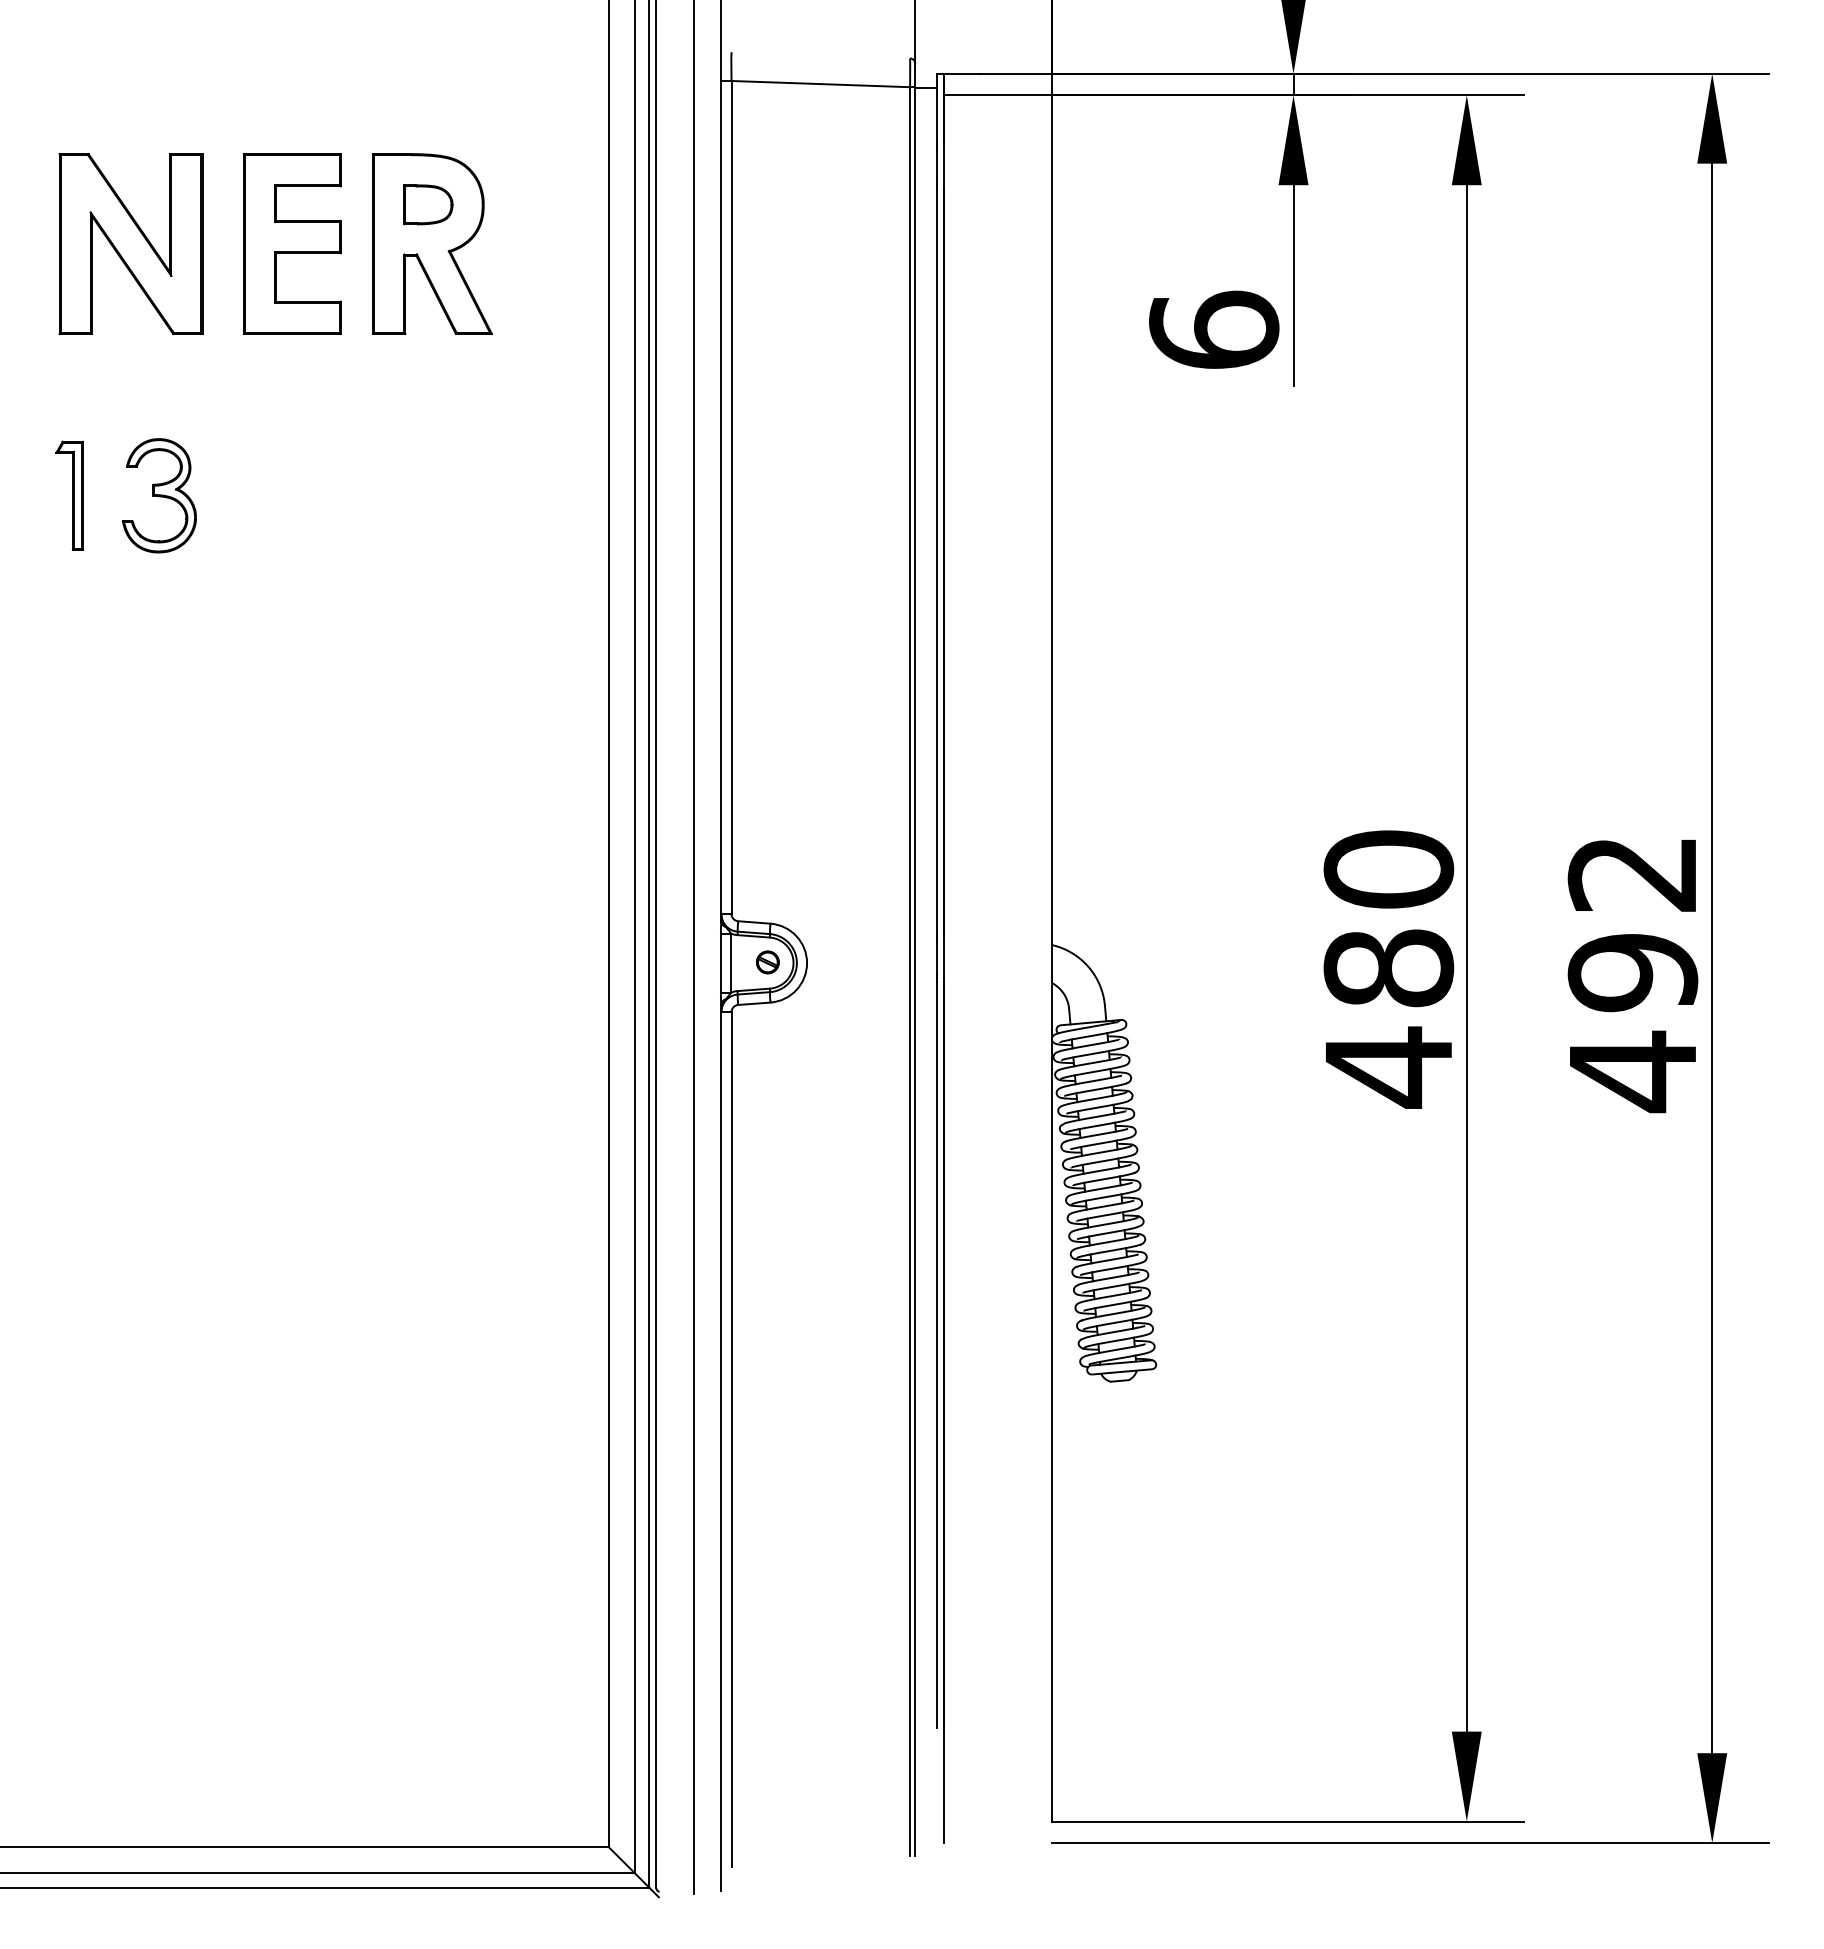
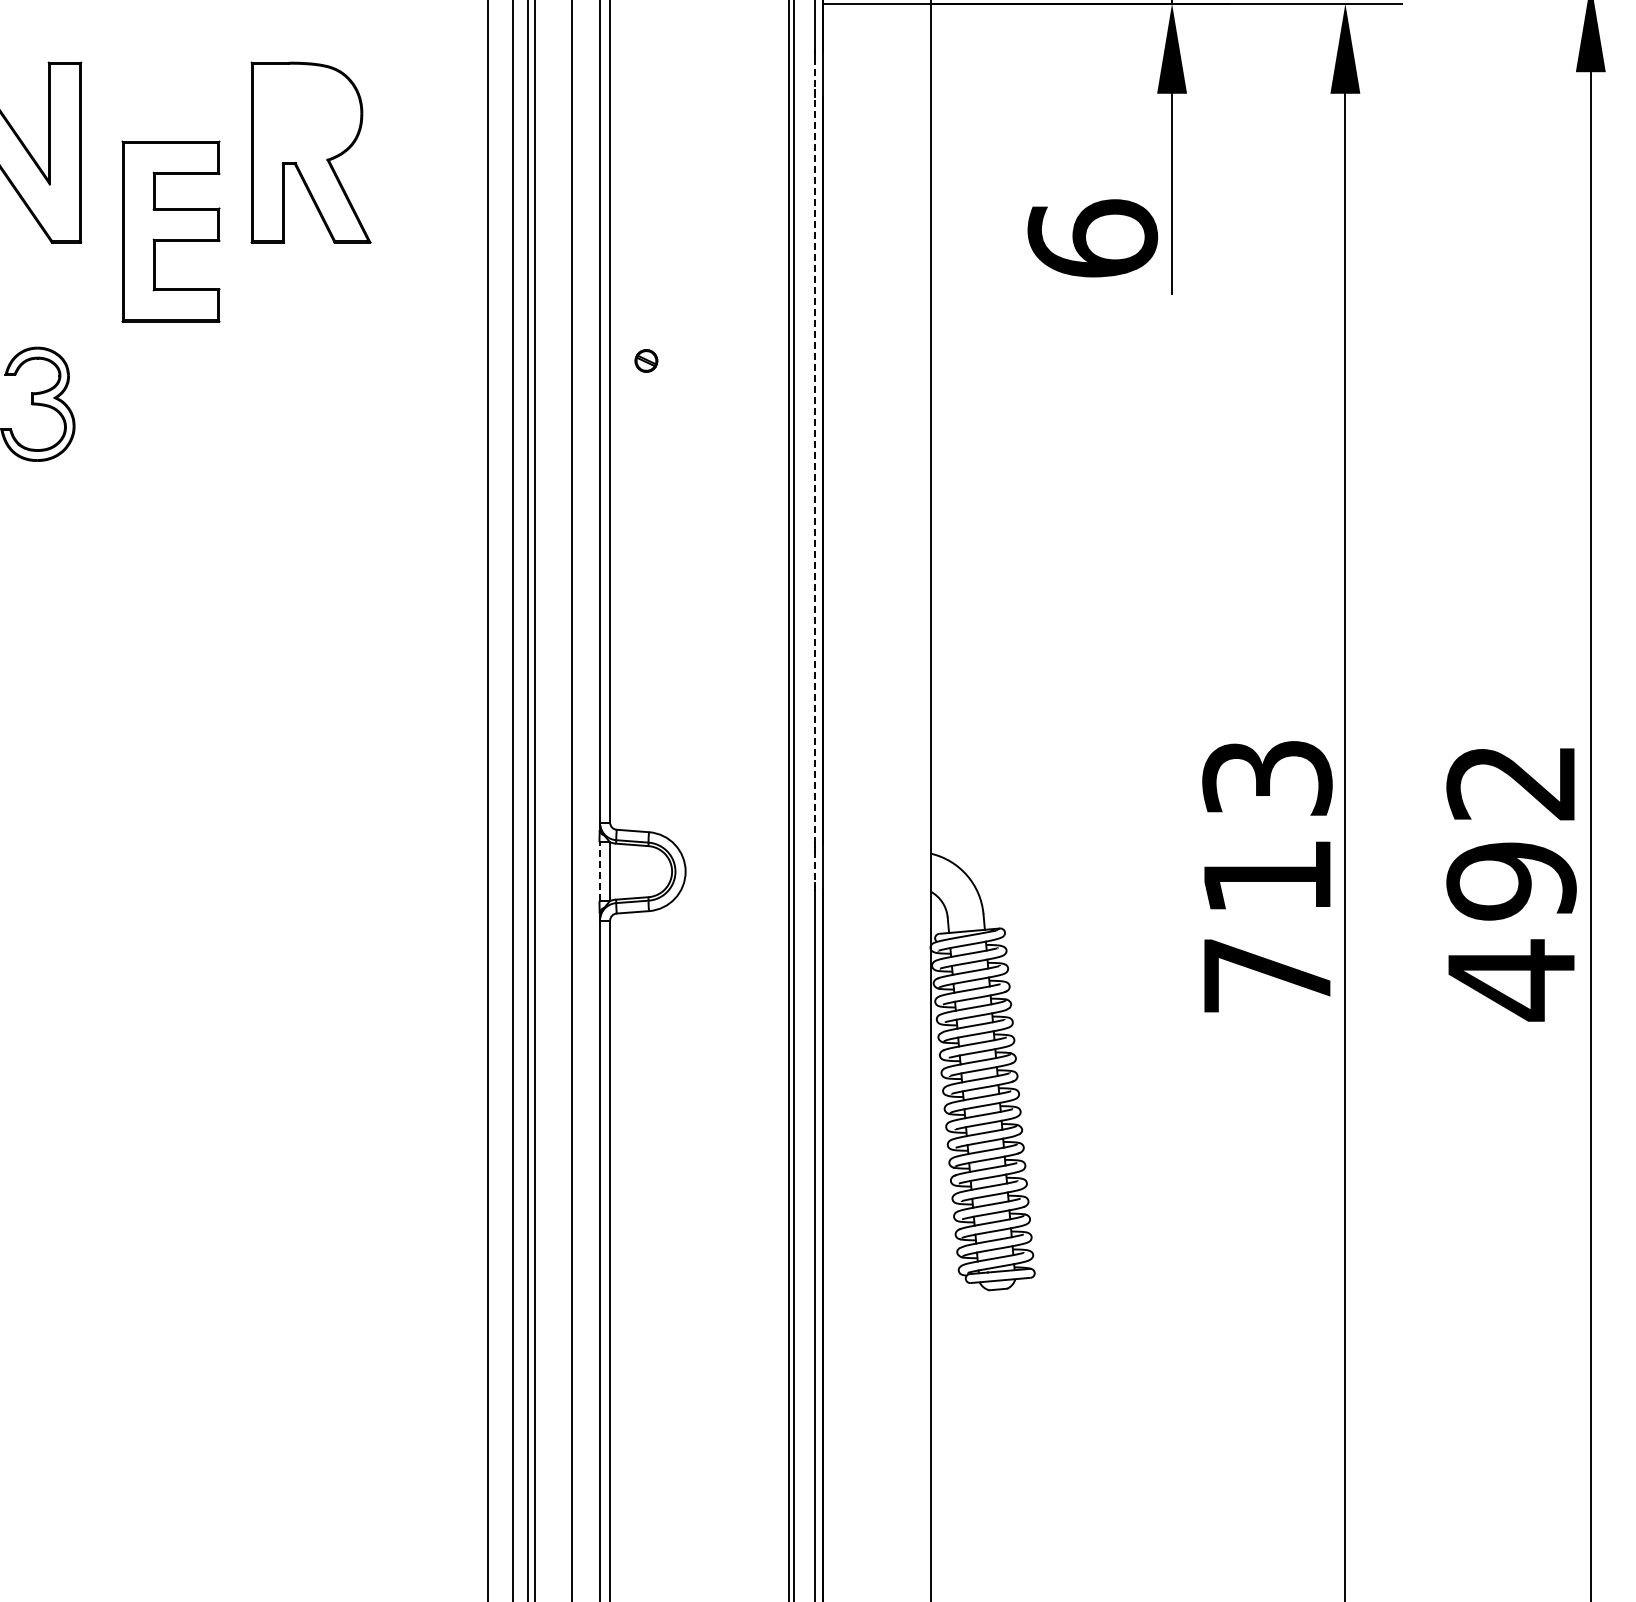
line: (936, 165) -> (815, 74), solid -> dashed
part: (428, 204) -> (307, 113), removed
part: (292, 243) -> (171, 231), moved
line: (936, 561) -> (815, 470), solid -> dashed
line: (936, 958) -> (815, 867), solid -> dashed
line: (720, 962) -> (599, 871), solid -> dashed
part: (767, 962) -> (646, 361), moved
text: (1388, 969) -> (1267, 878), 480 -> 713

